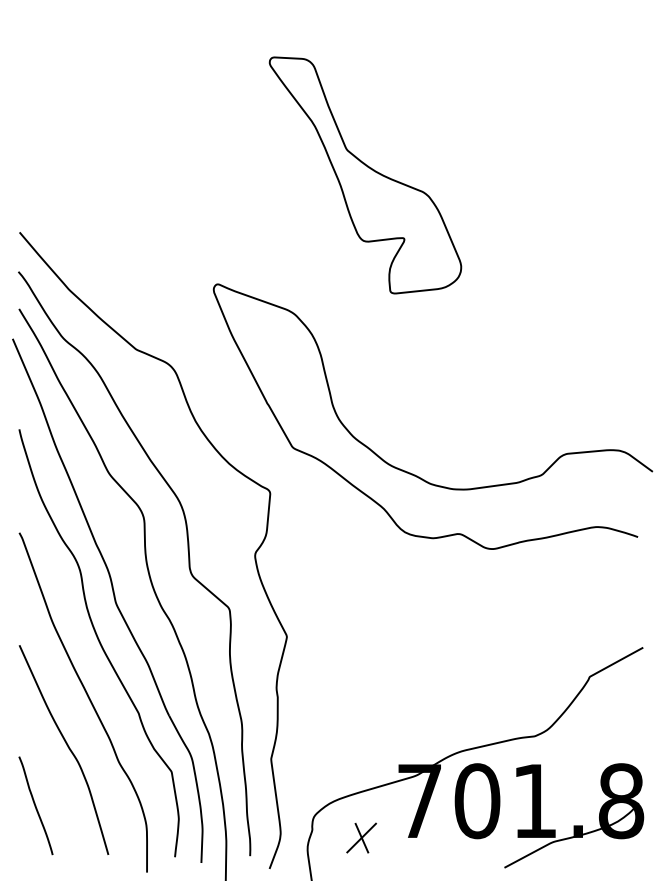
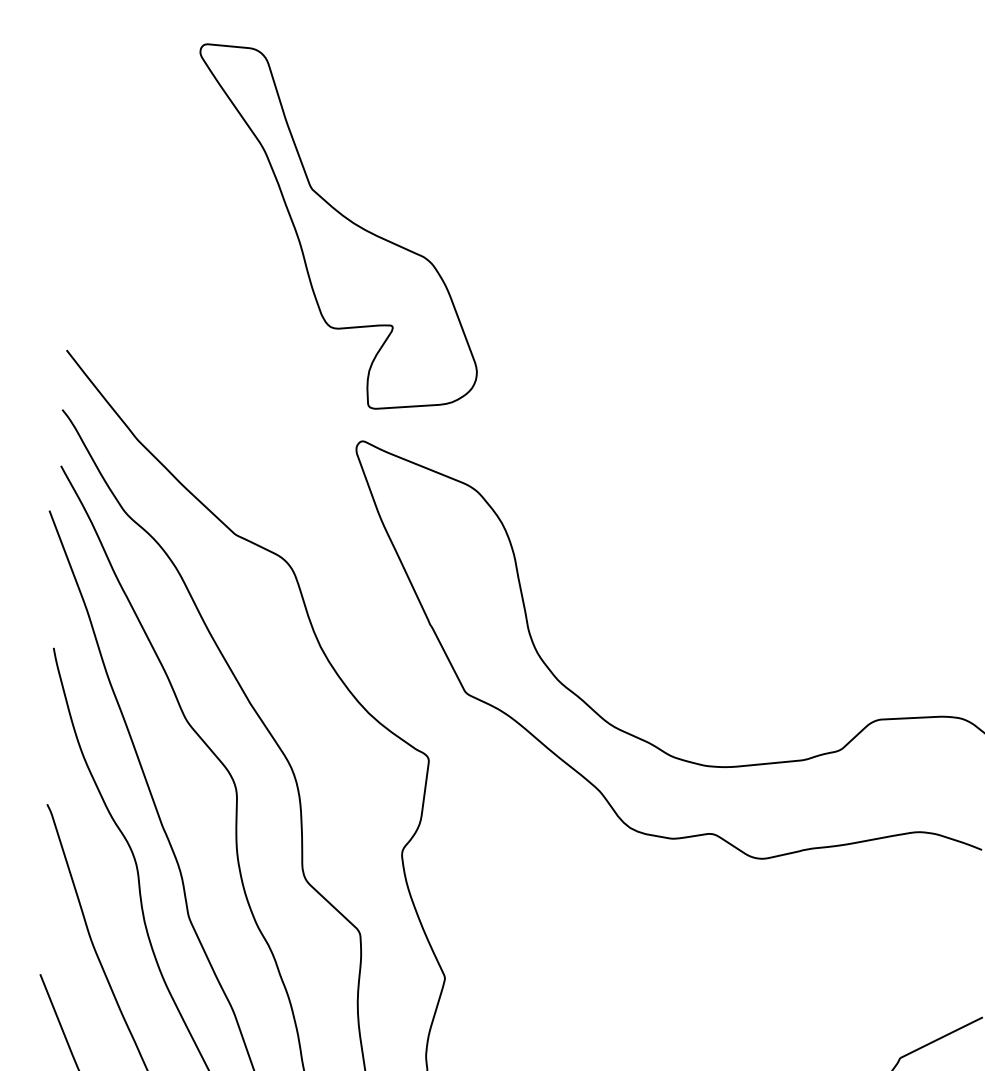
part: (365, 175) -> (337, 228), moved

